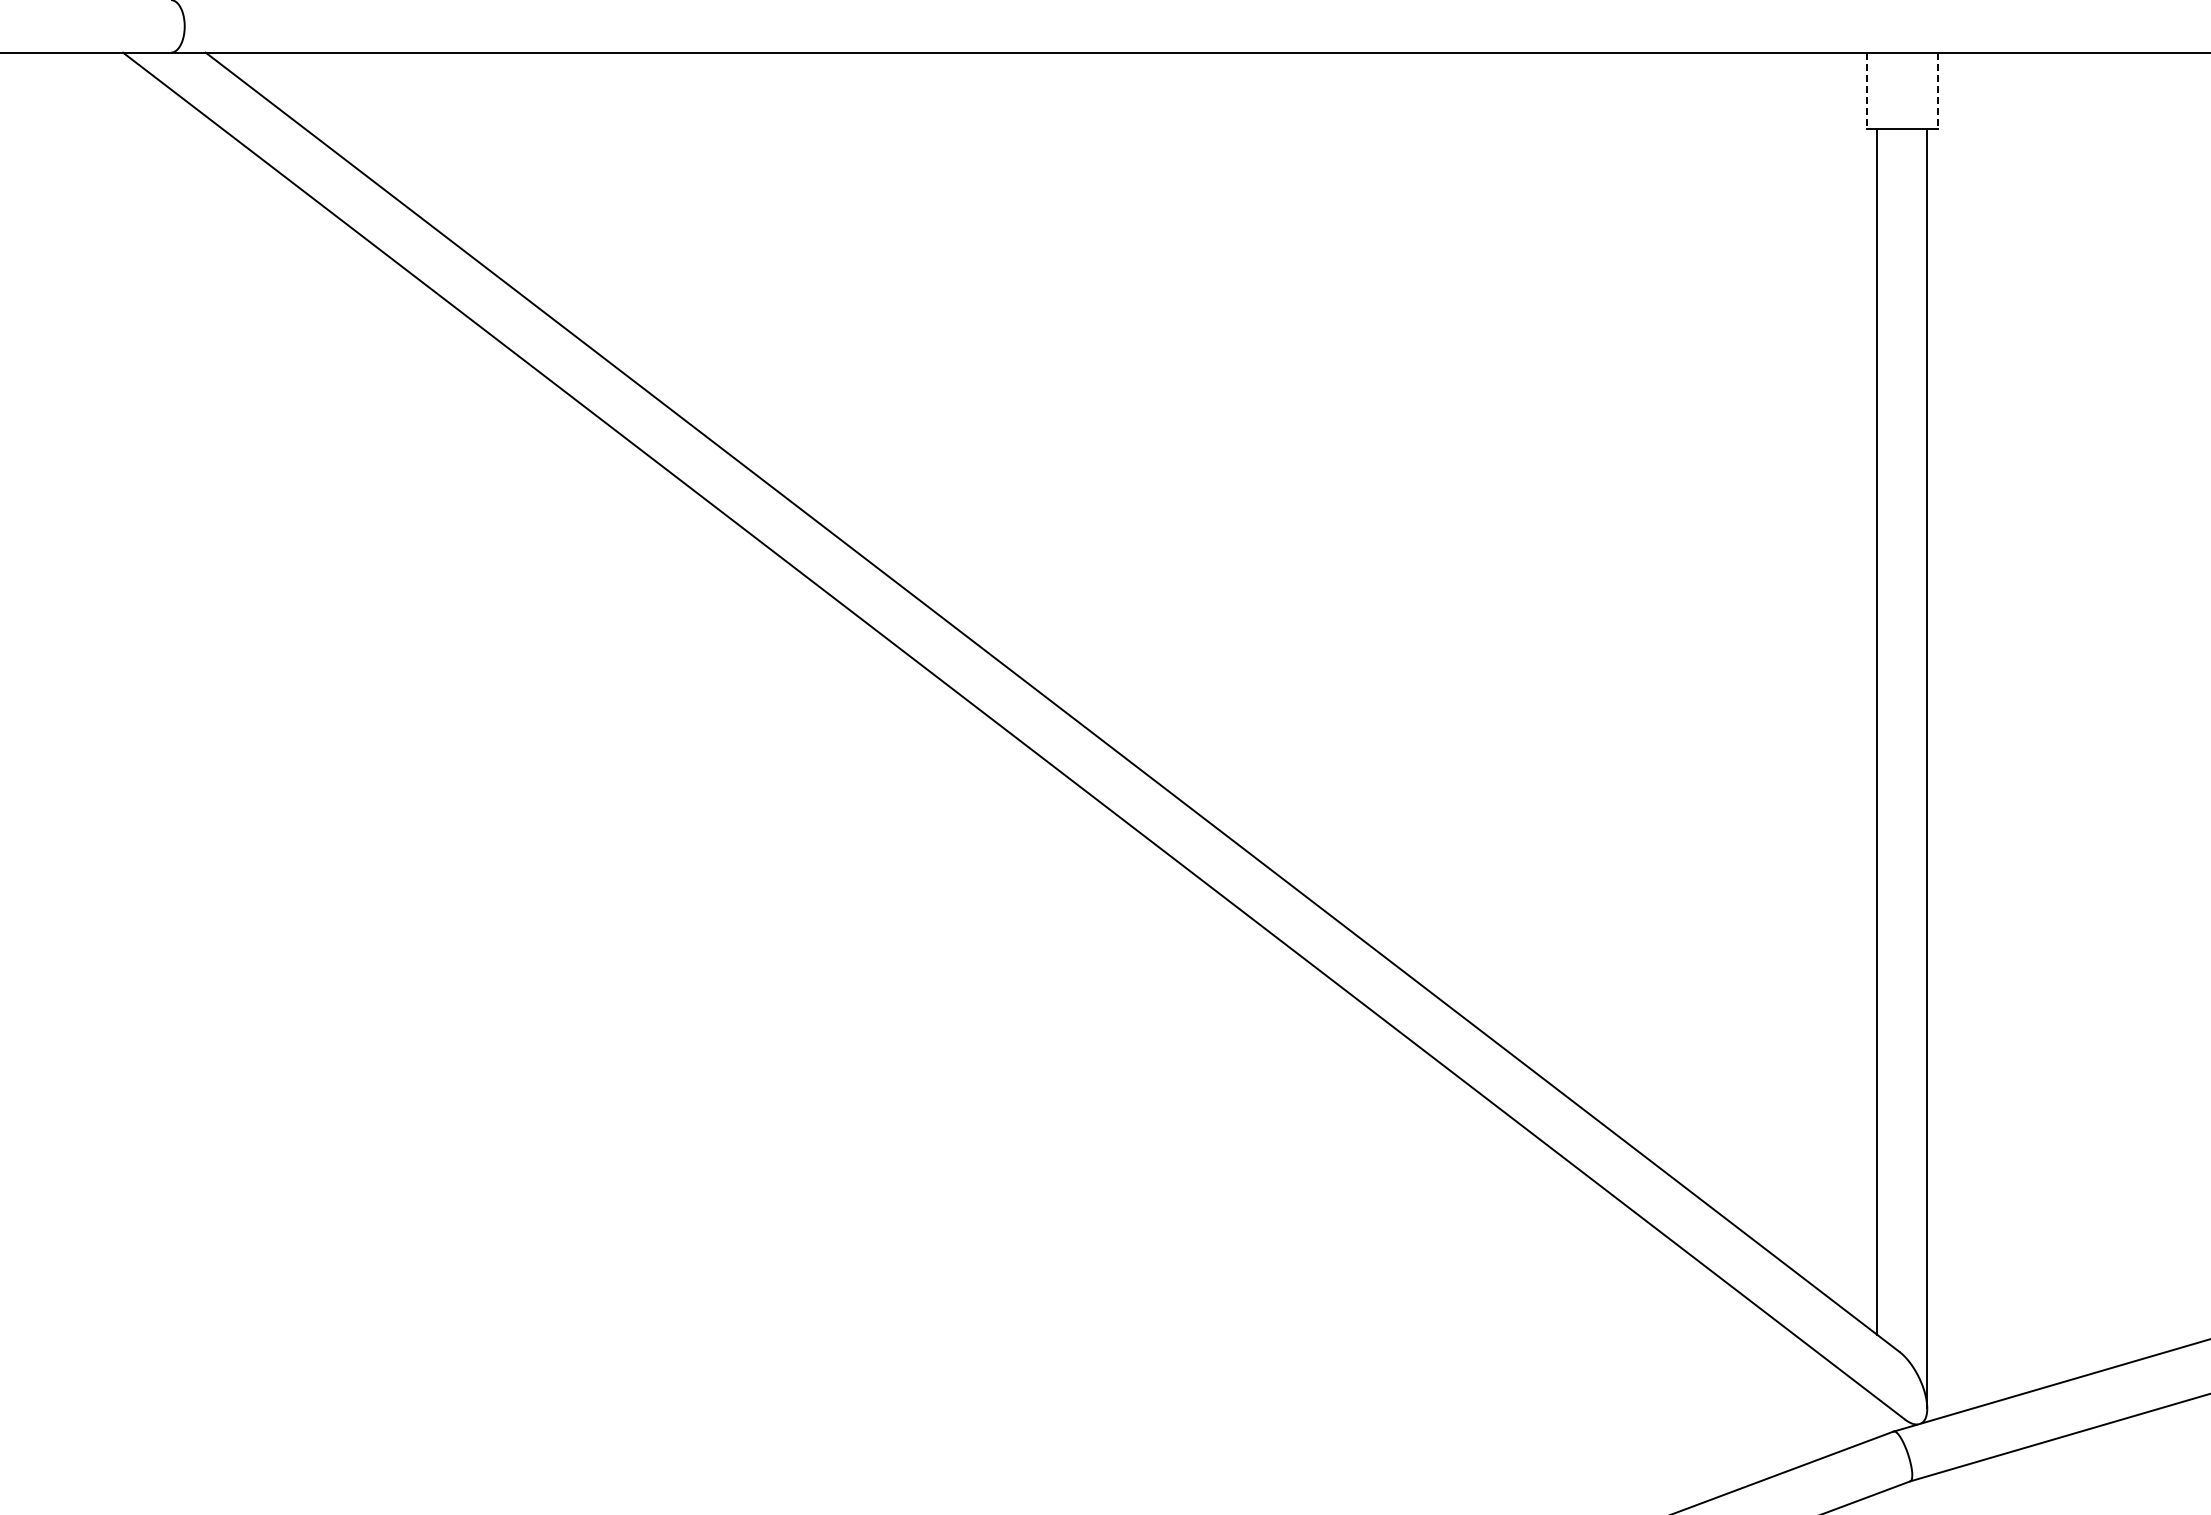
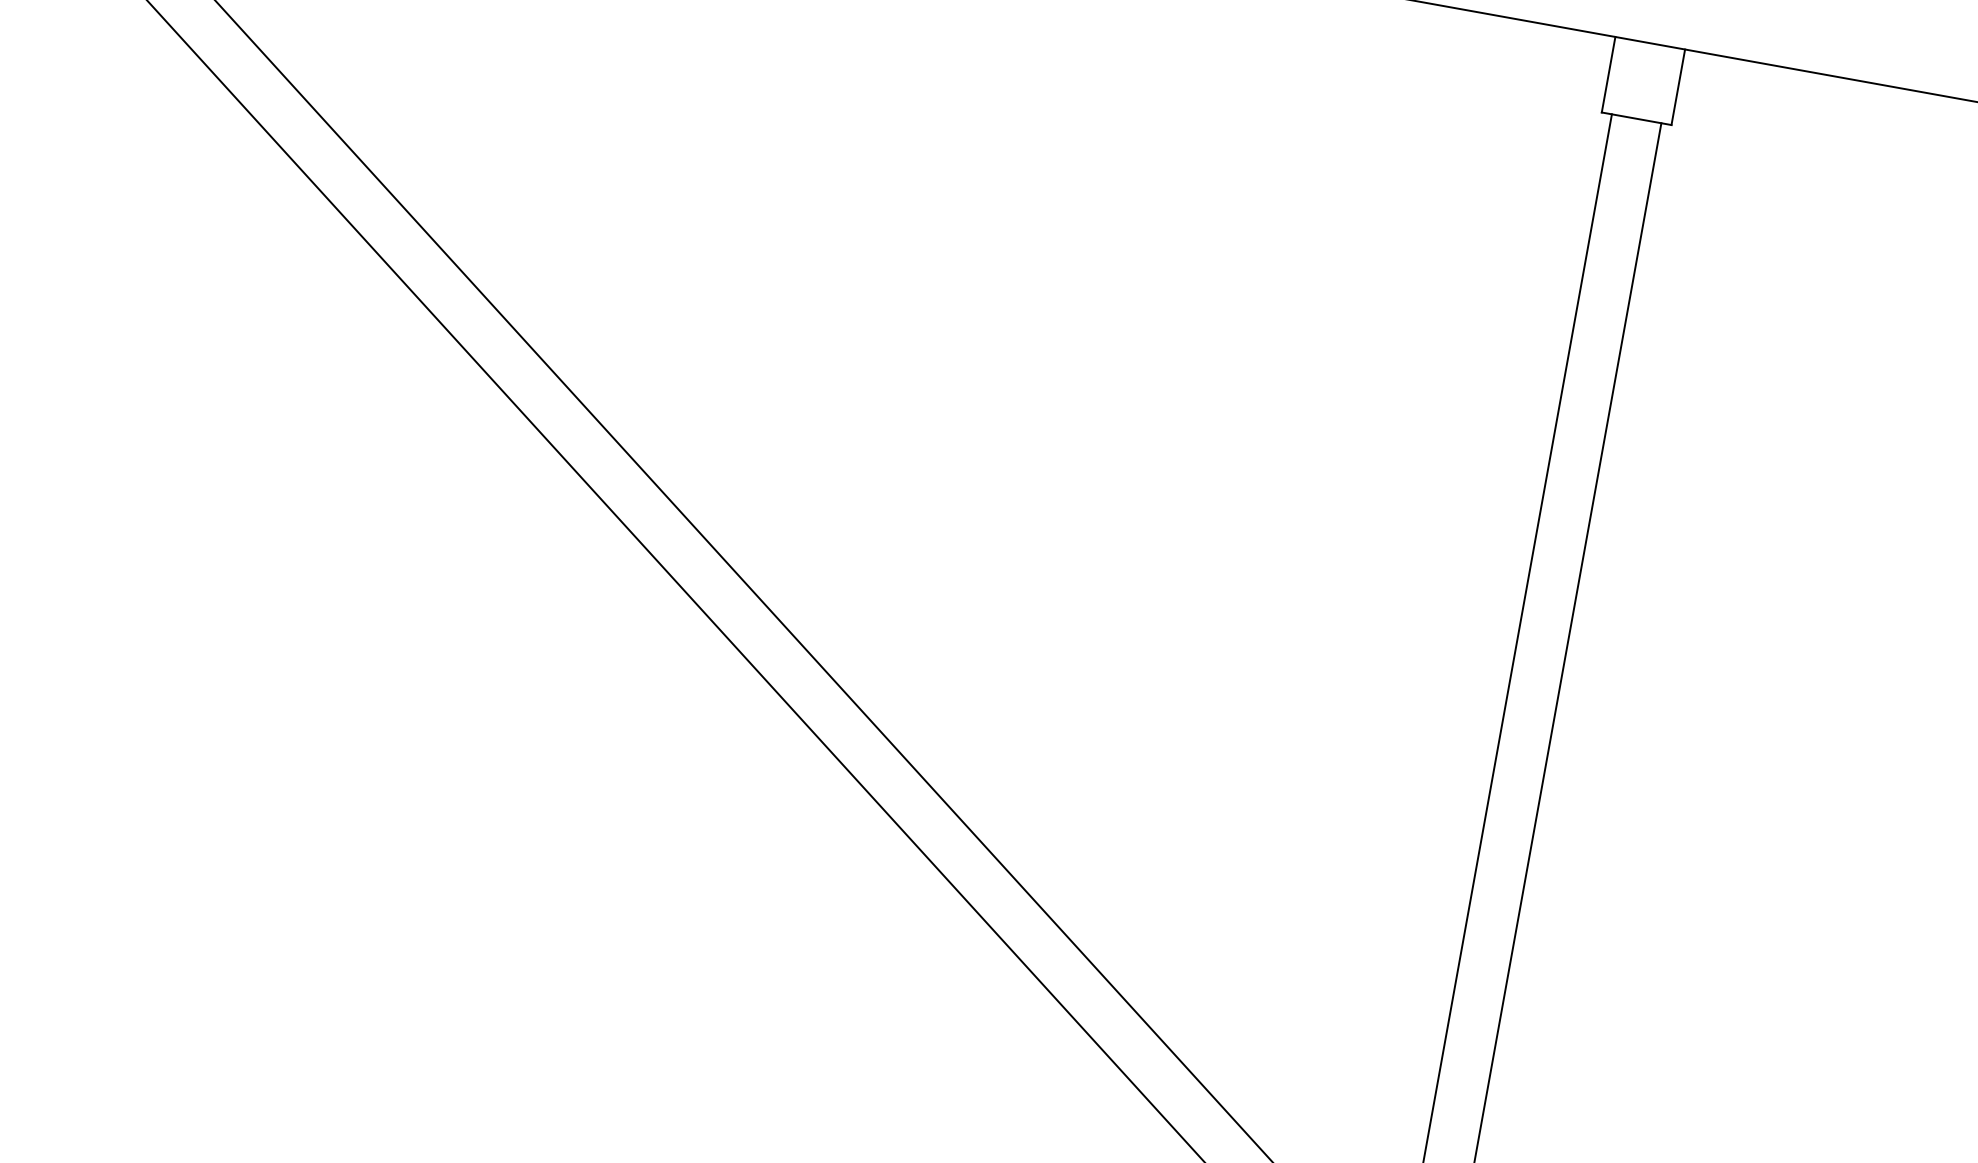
line: (1866, 91) -> (1608, 75), dashed -> solid
line: (1937, 91) -> (1678, 87), dashed -> solid

